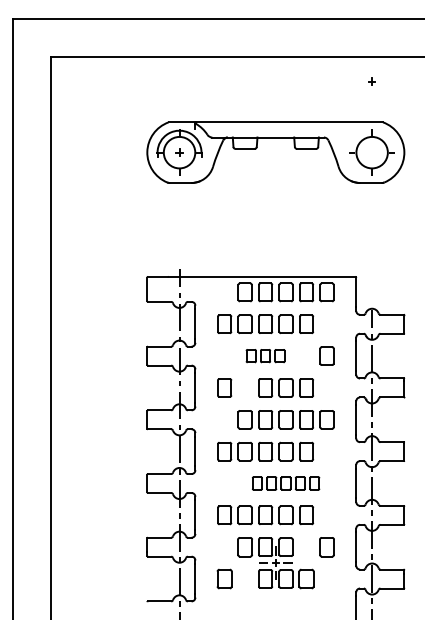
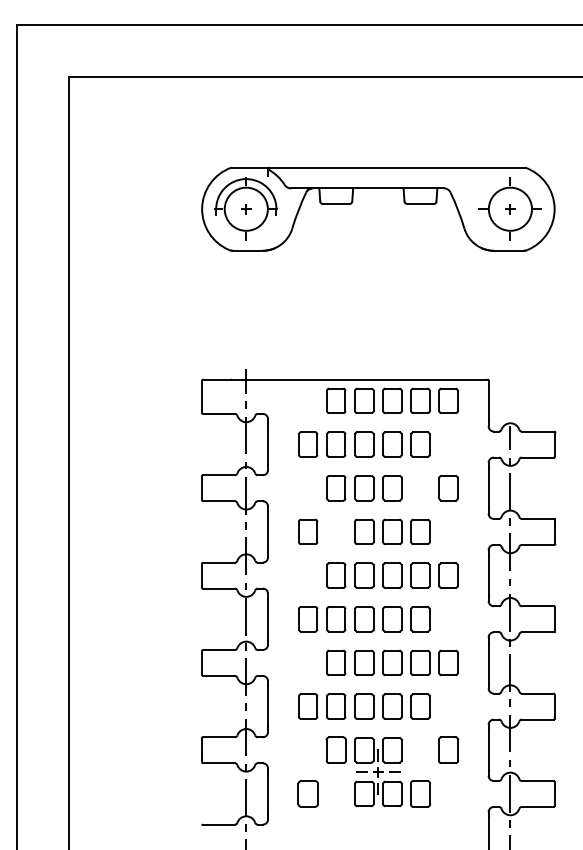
part: (371, 81) -> (509, 209), moved
part: (265, 355) -> (364, 487), size x1.43
part: (285, 483) -> (391, 662), size x1.43

